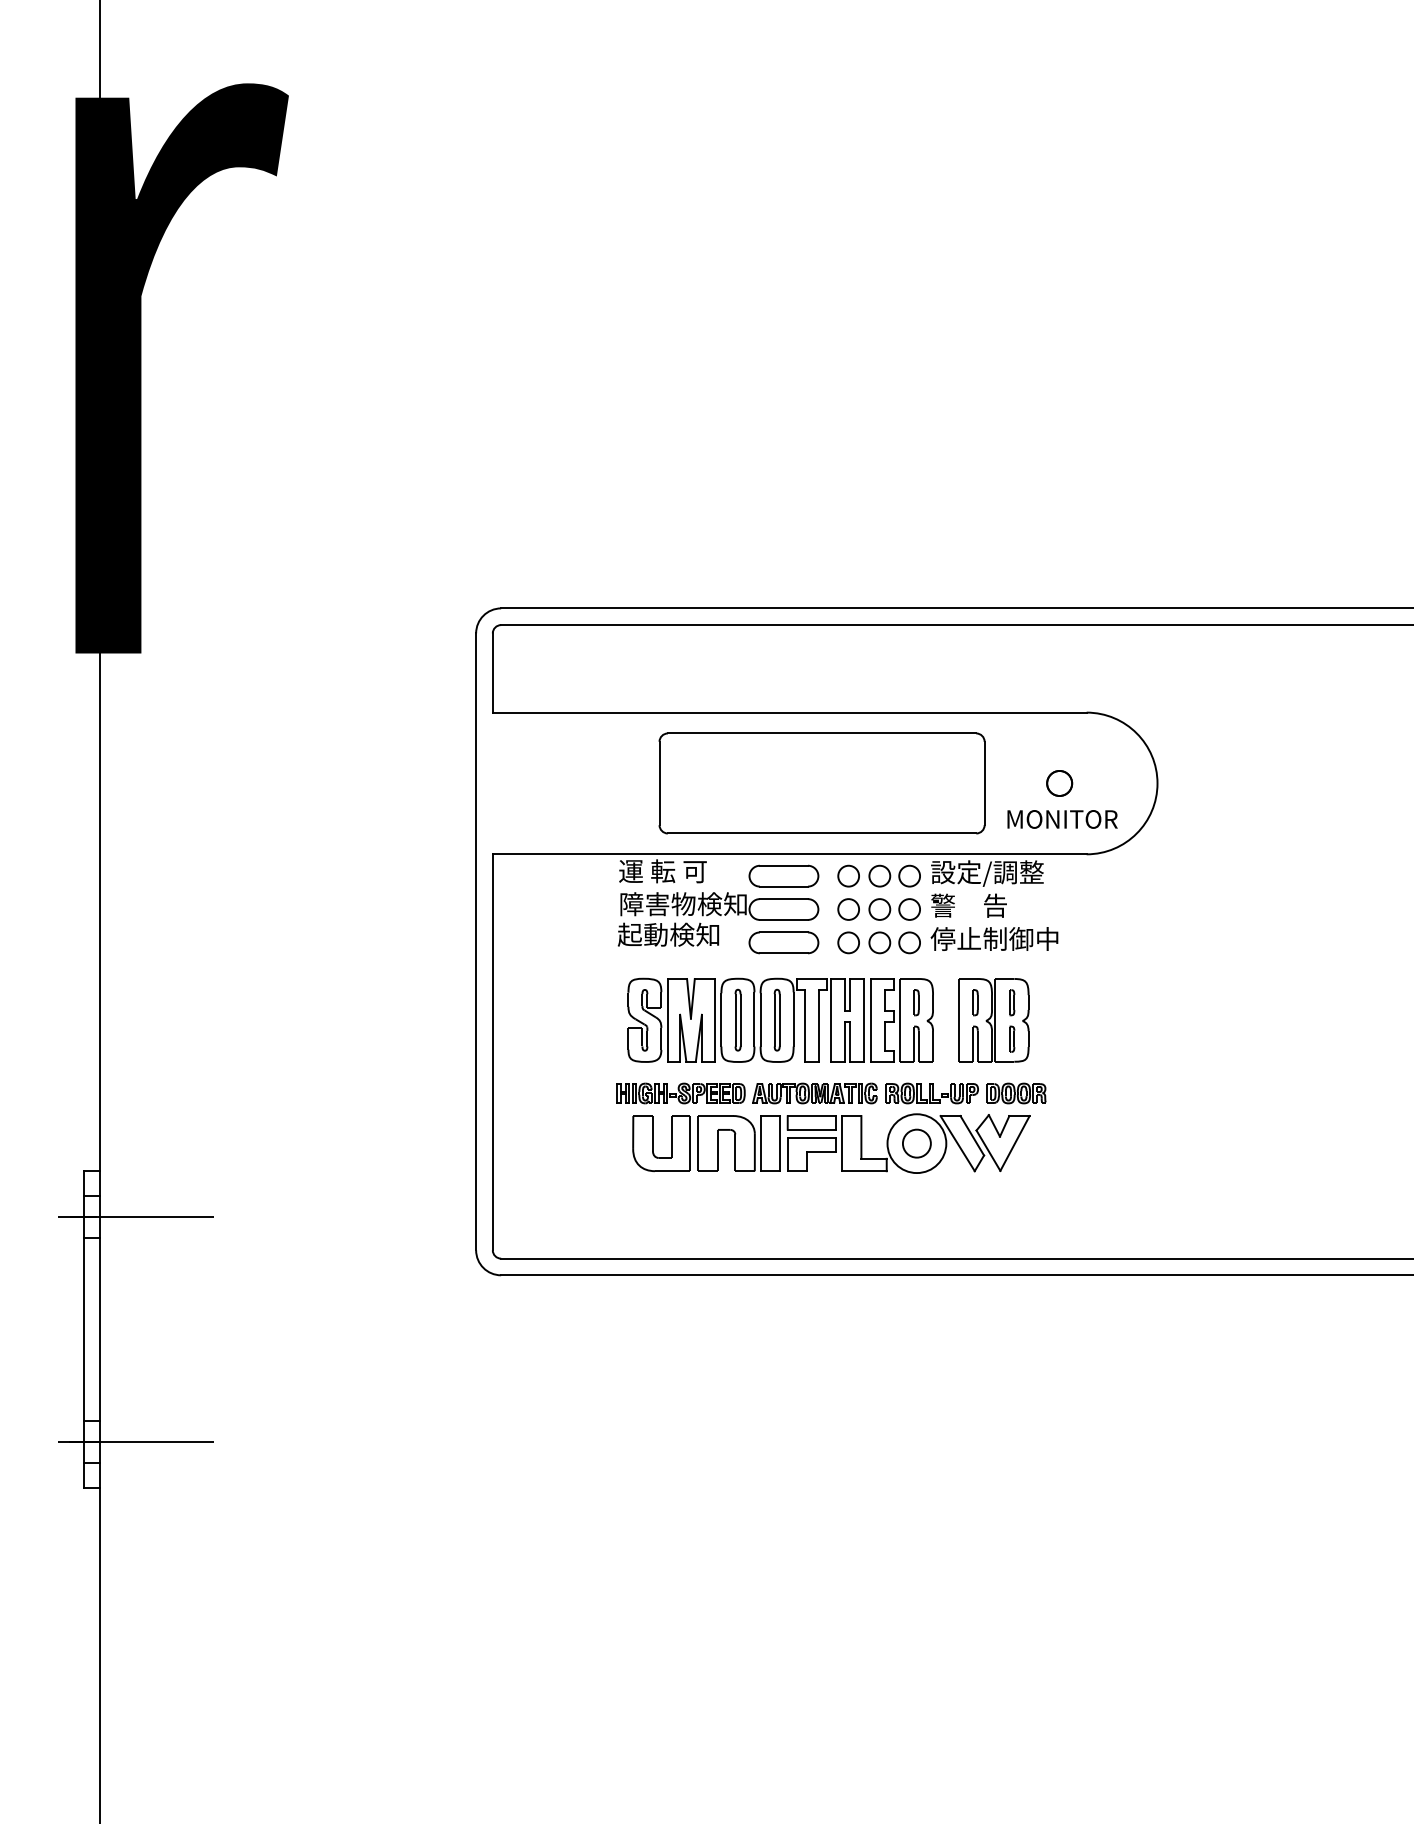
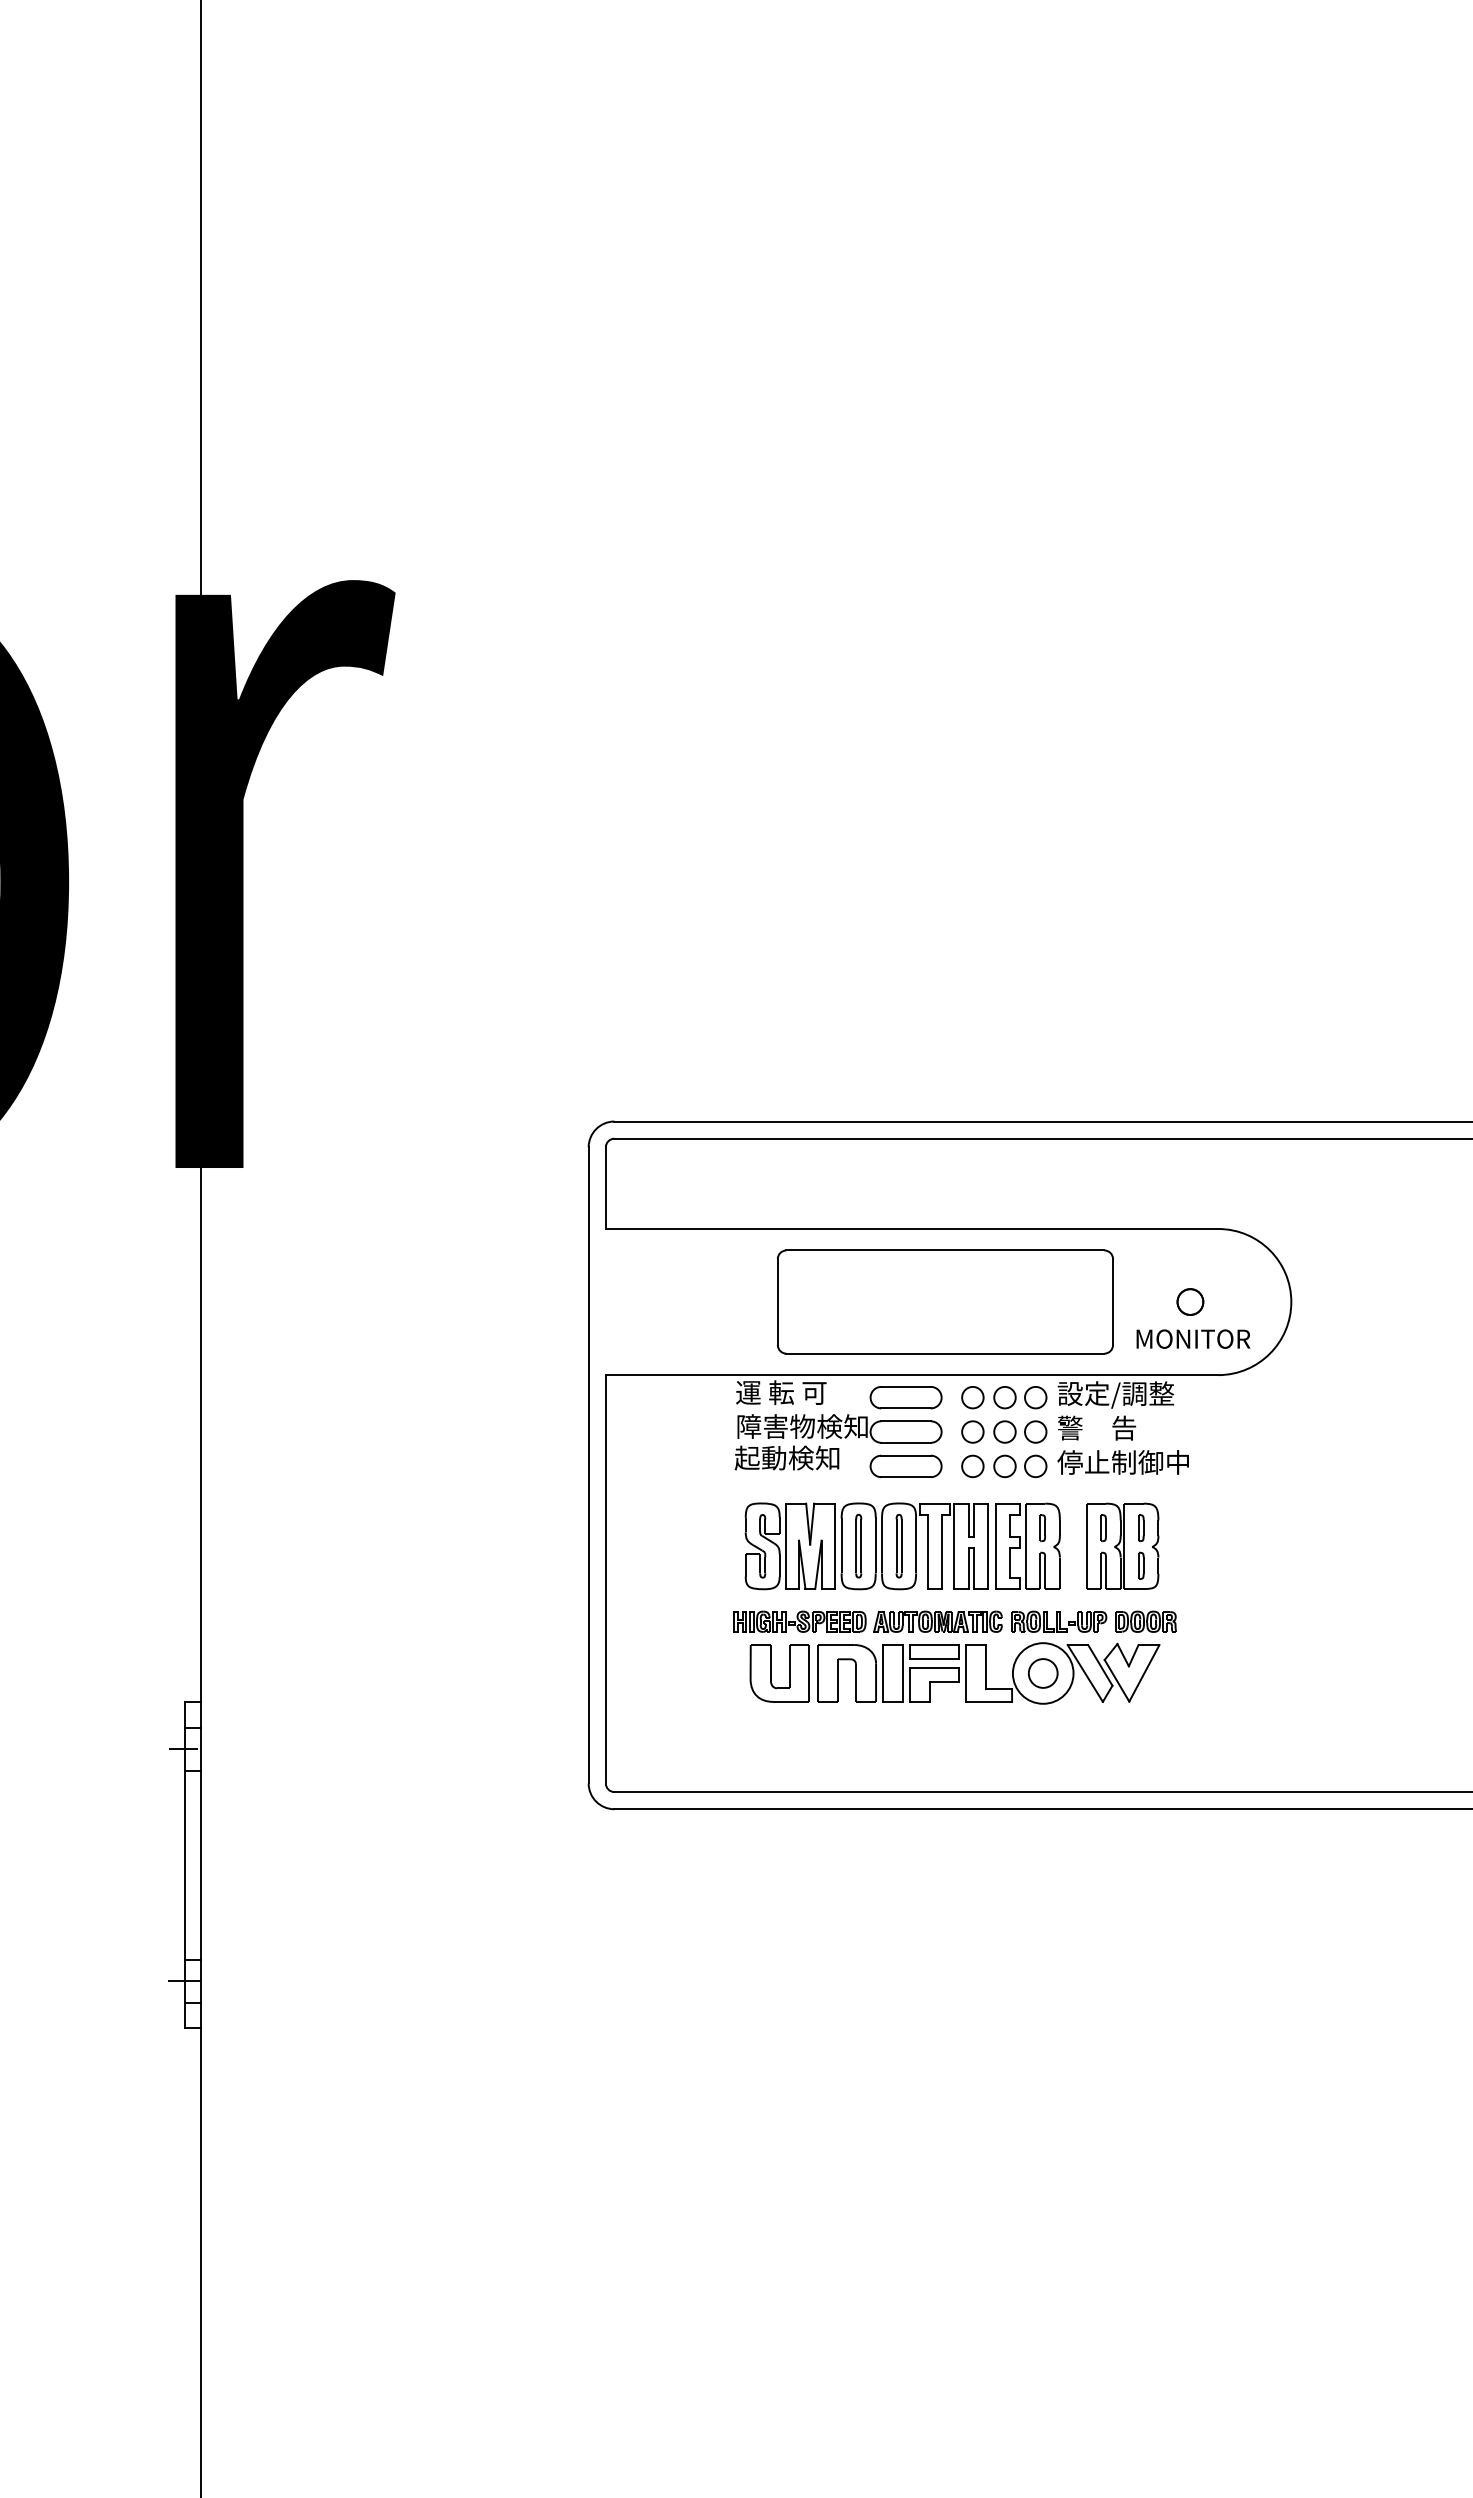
line: (135, 1217) -> (237, 1749), removed
line: (135, 1442) -> (237, 1981), removed

